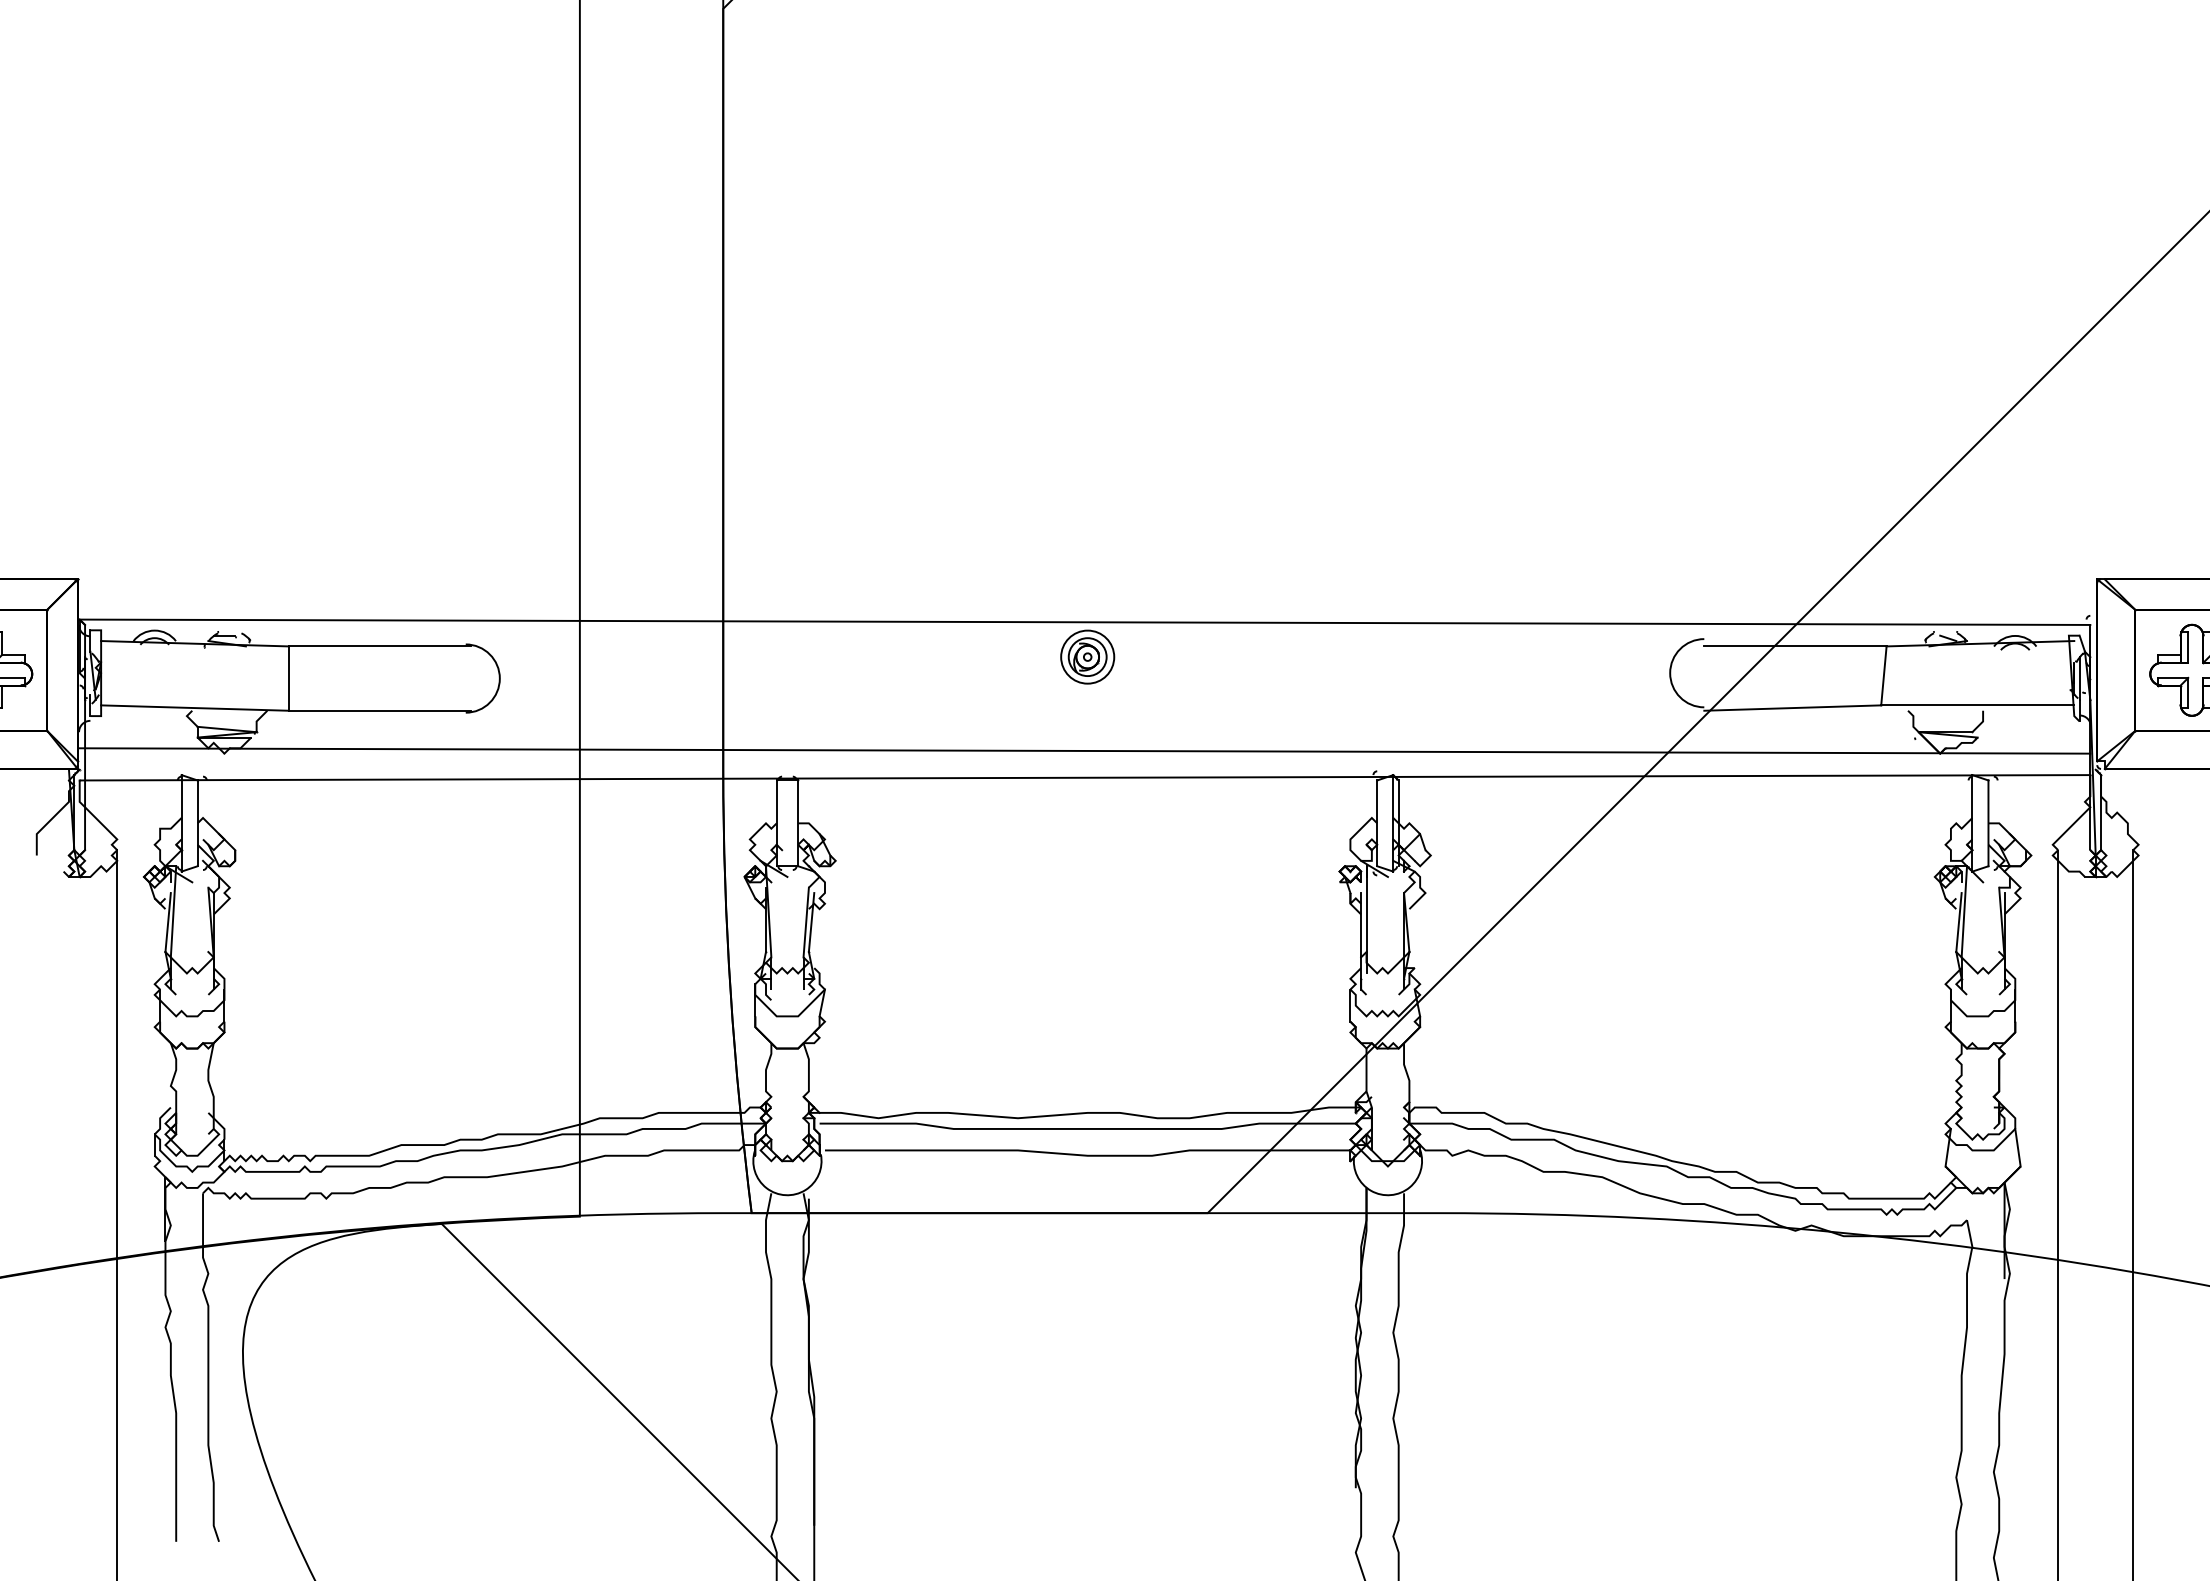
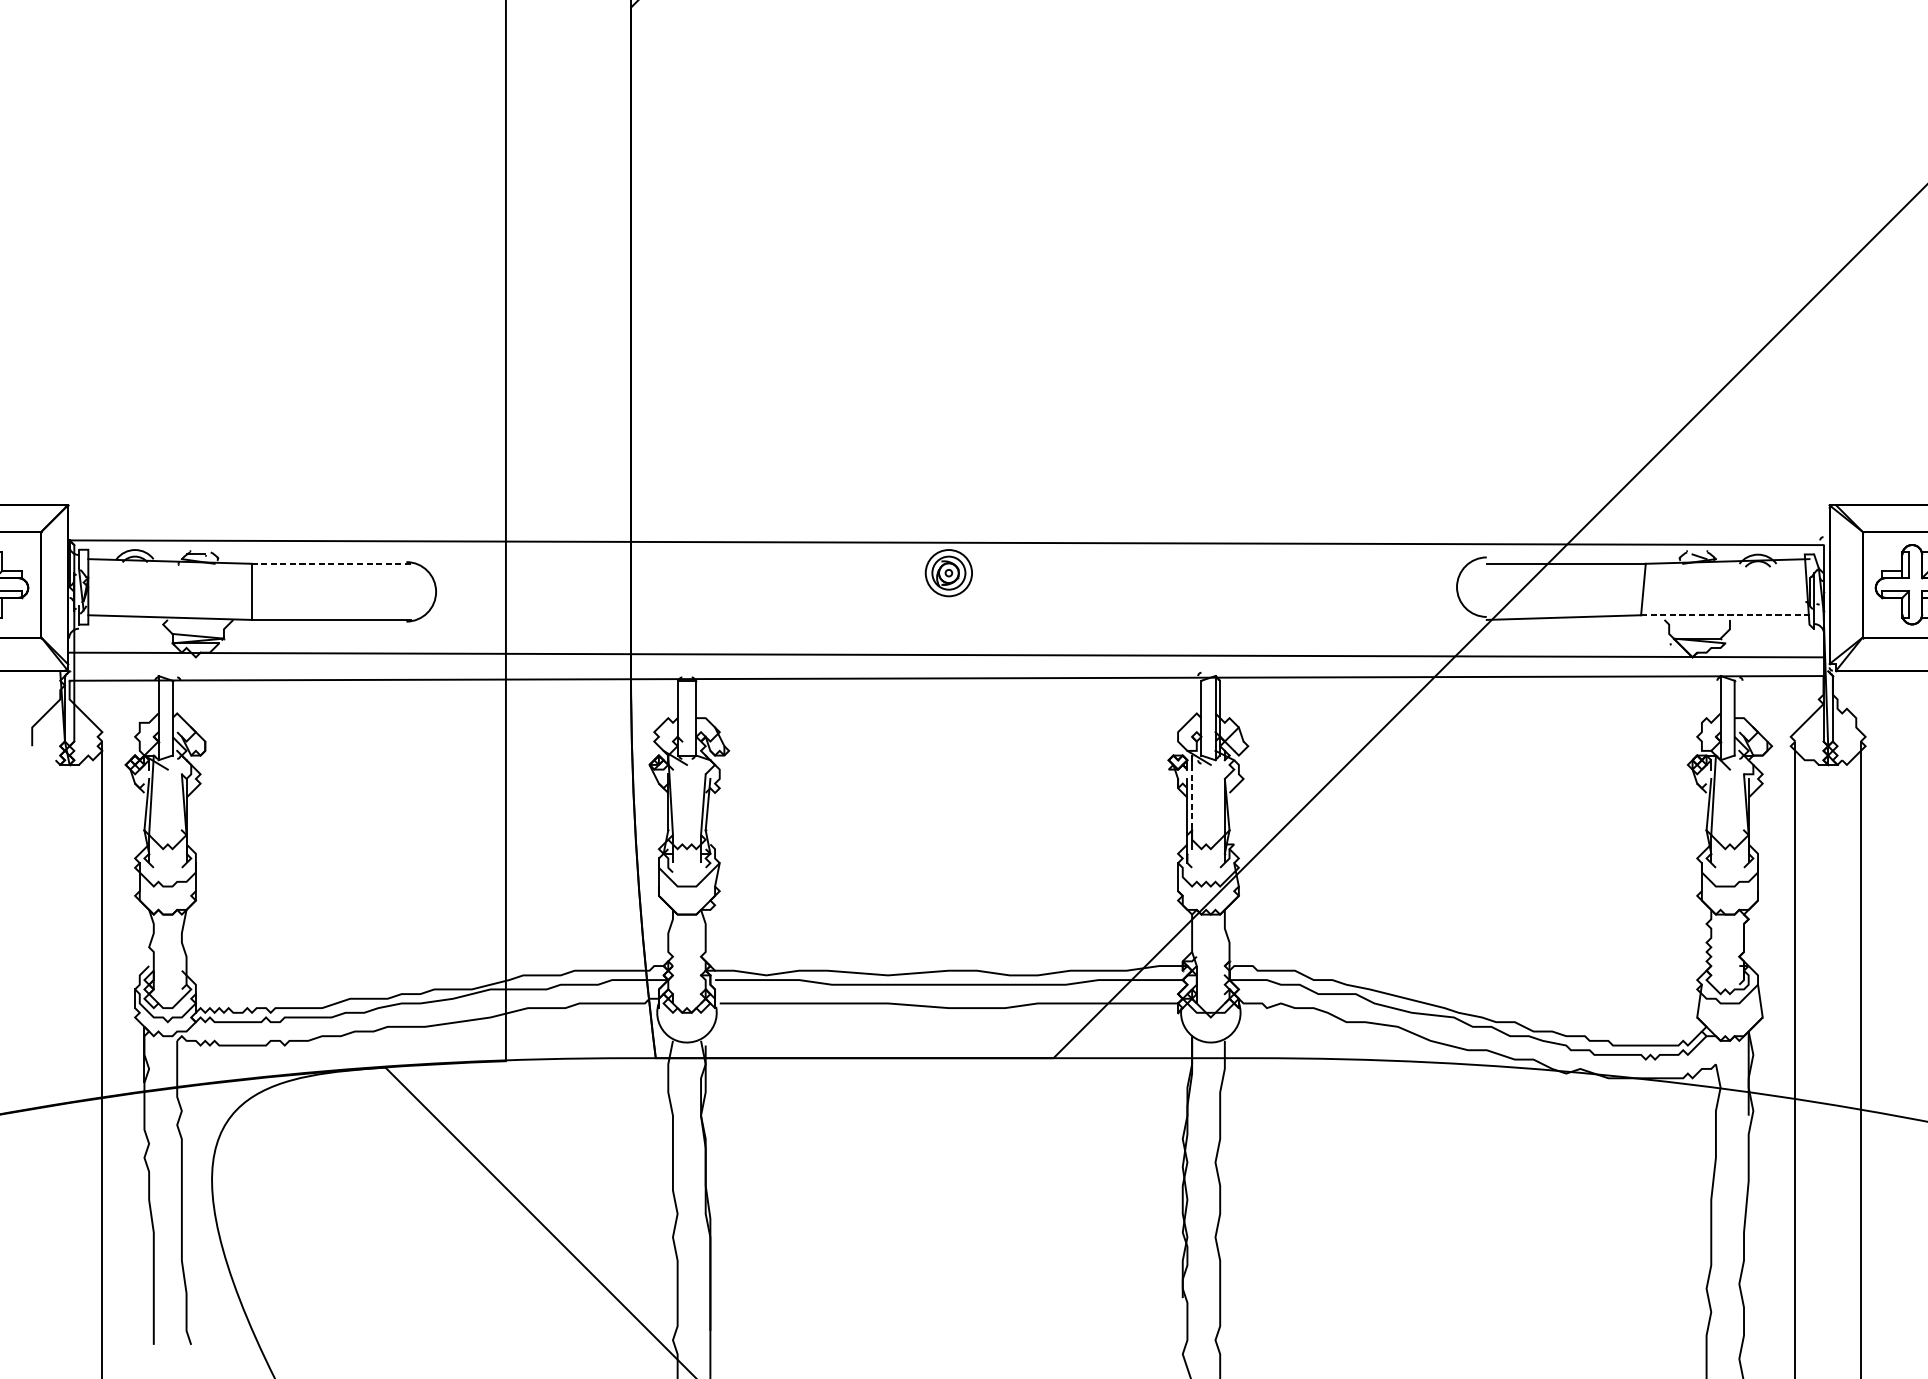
line: (379, 646) -> (331, 563), solid -> dashed
line: (1977, 705) -> (1725, 615), solid -> dashed
line: (1366, 909) -> (1192, 793), solid -> dashed

